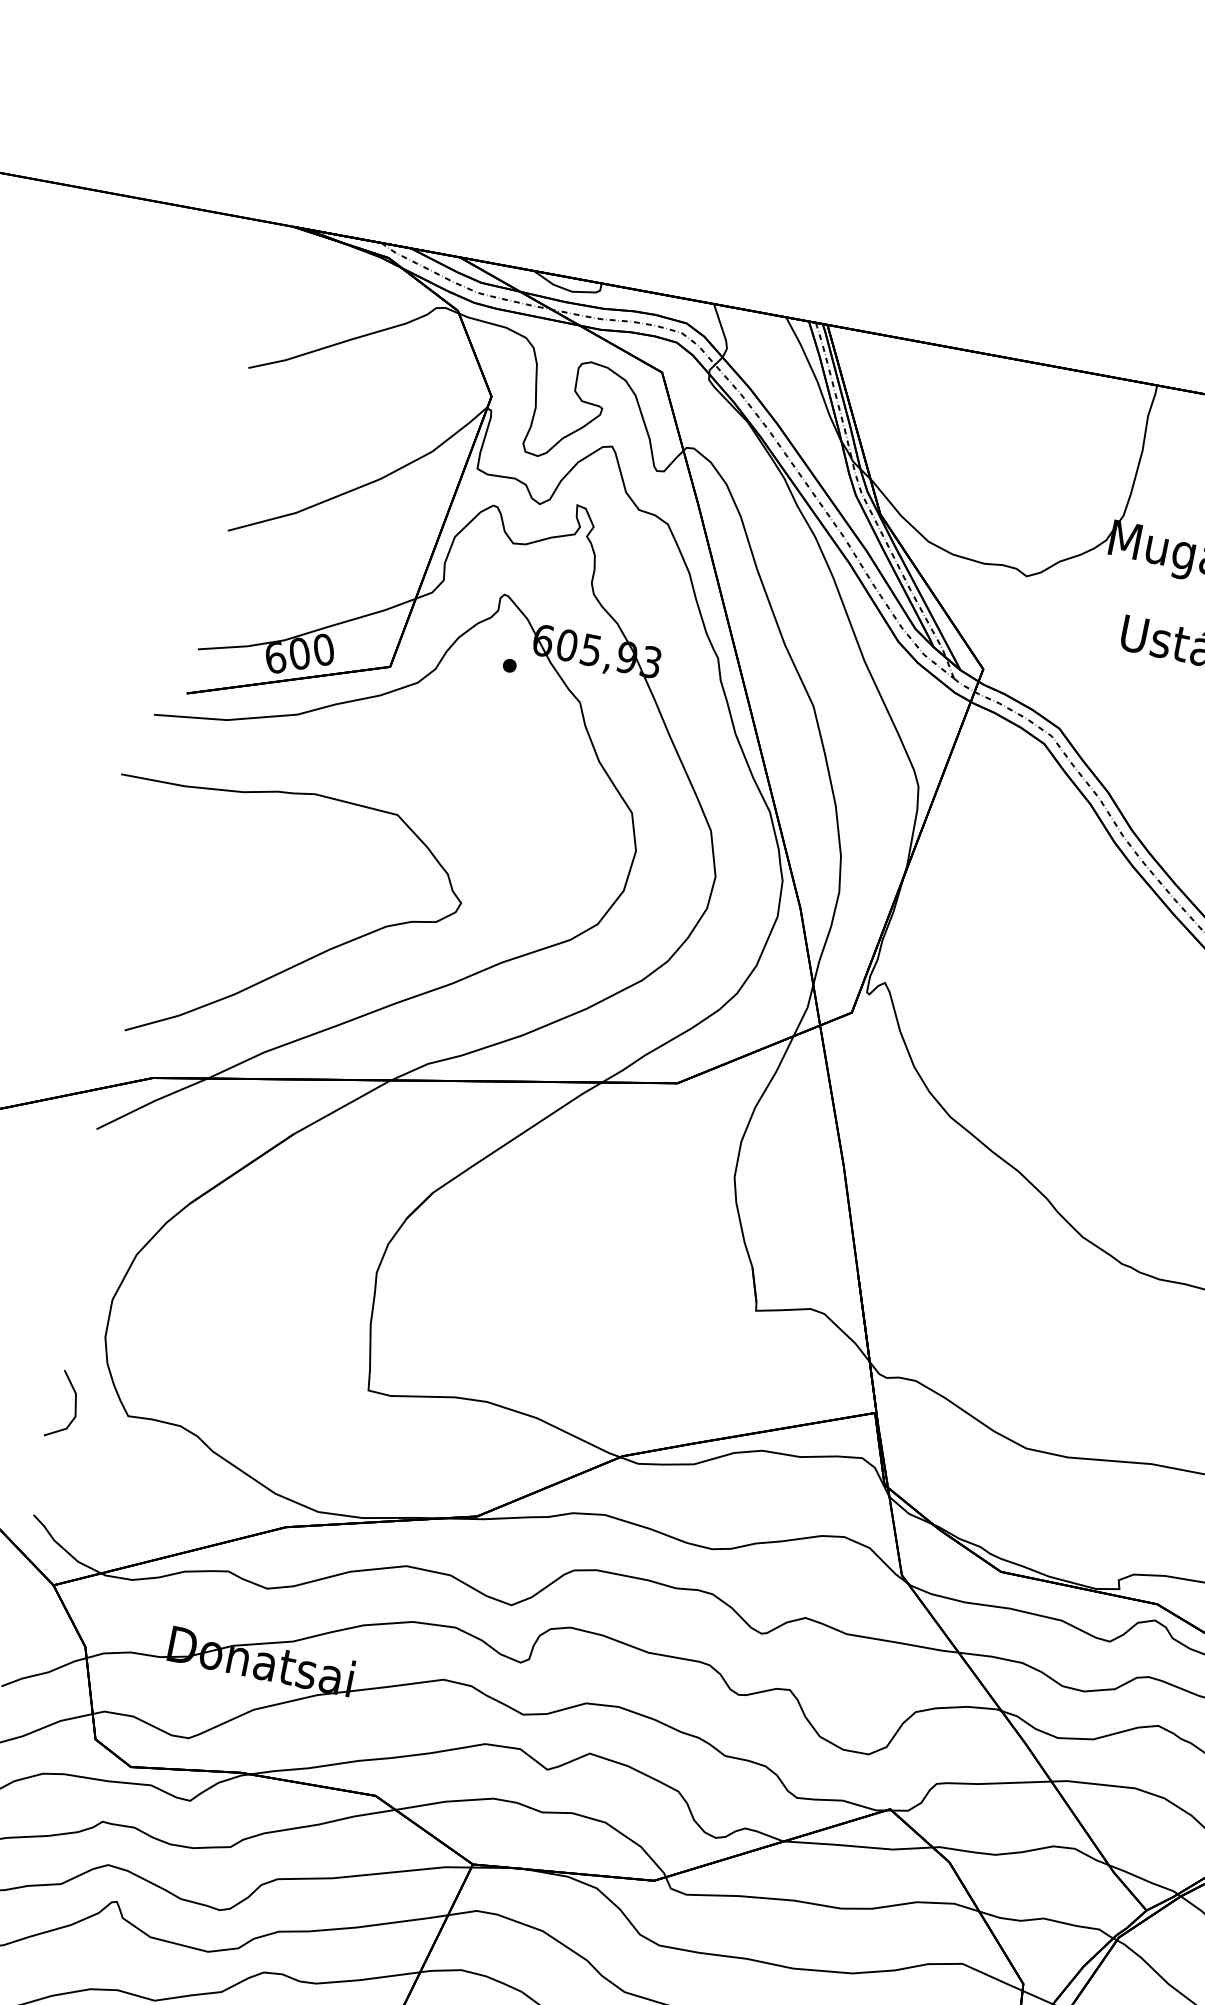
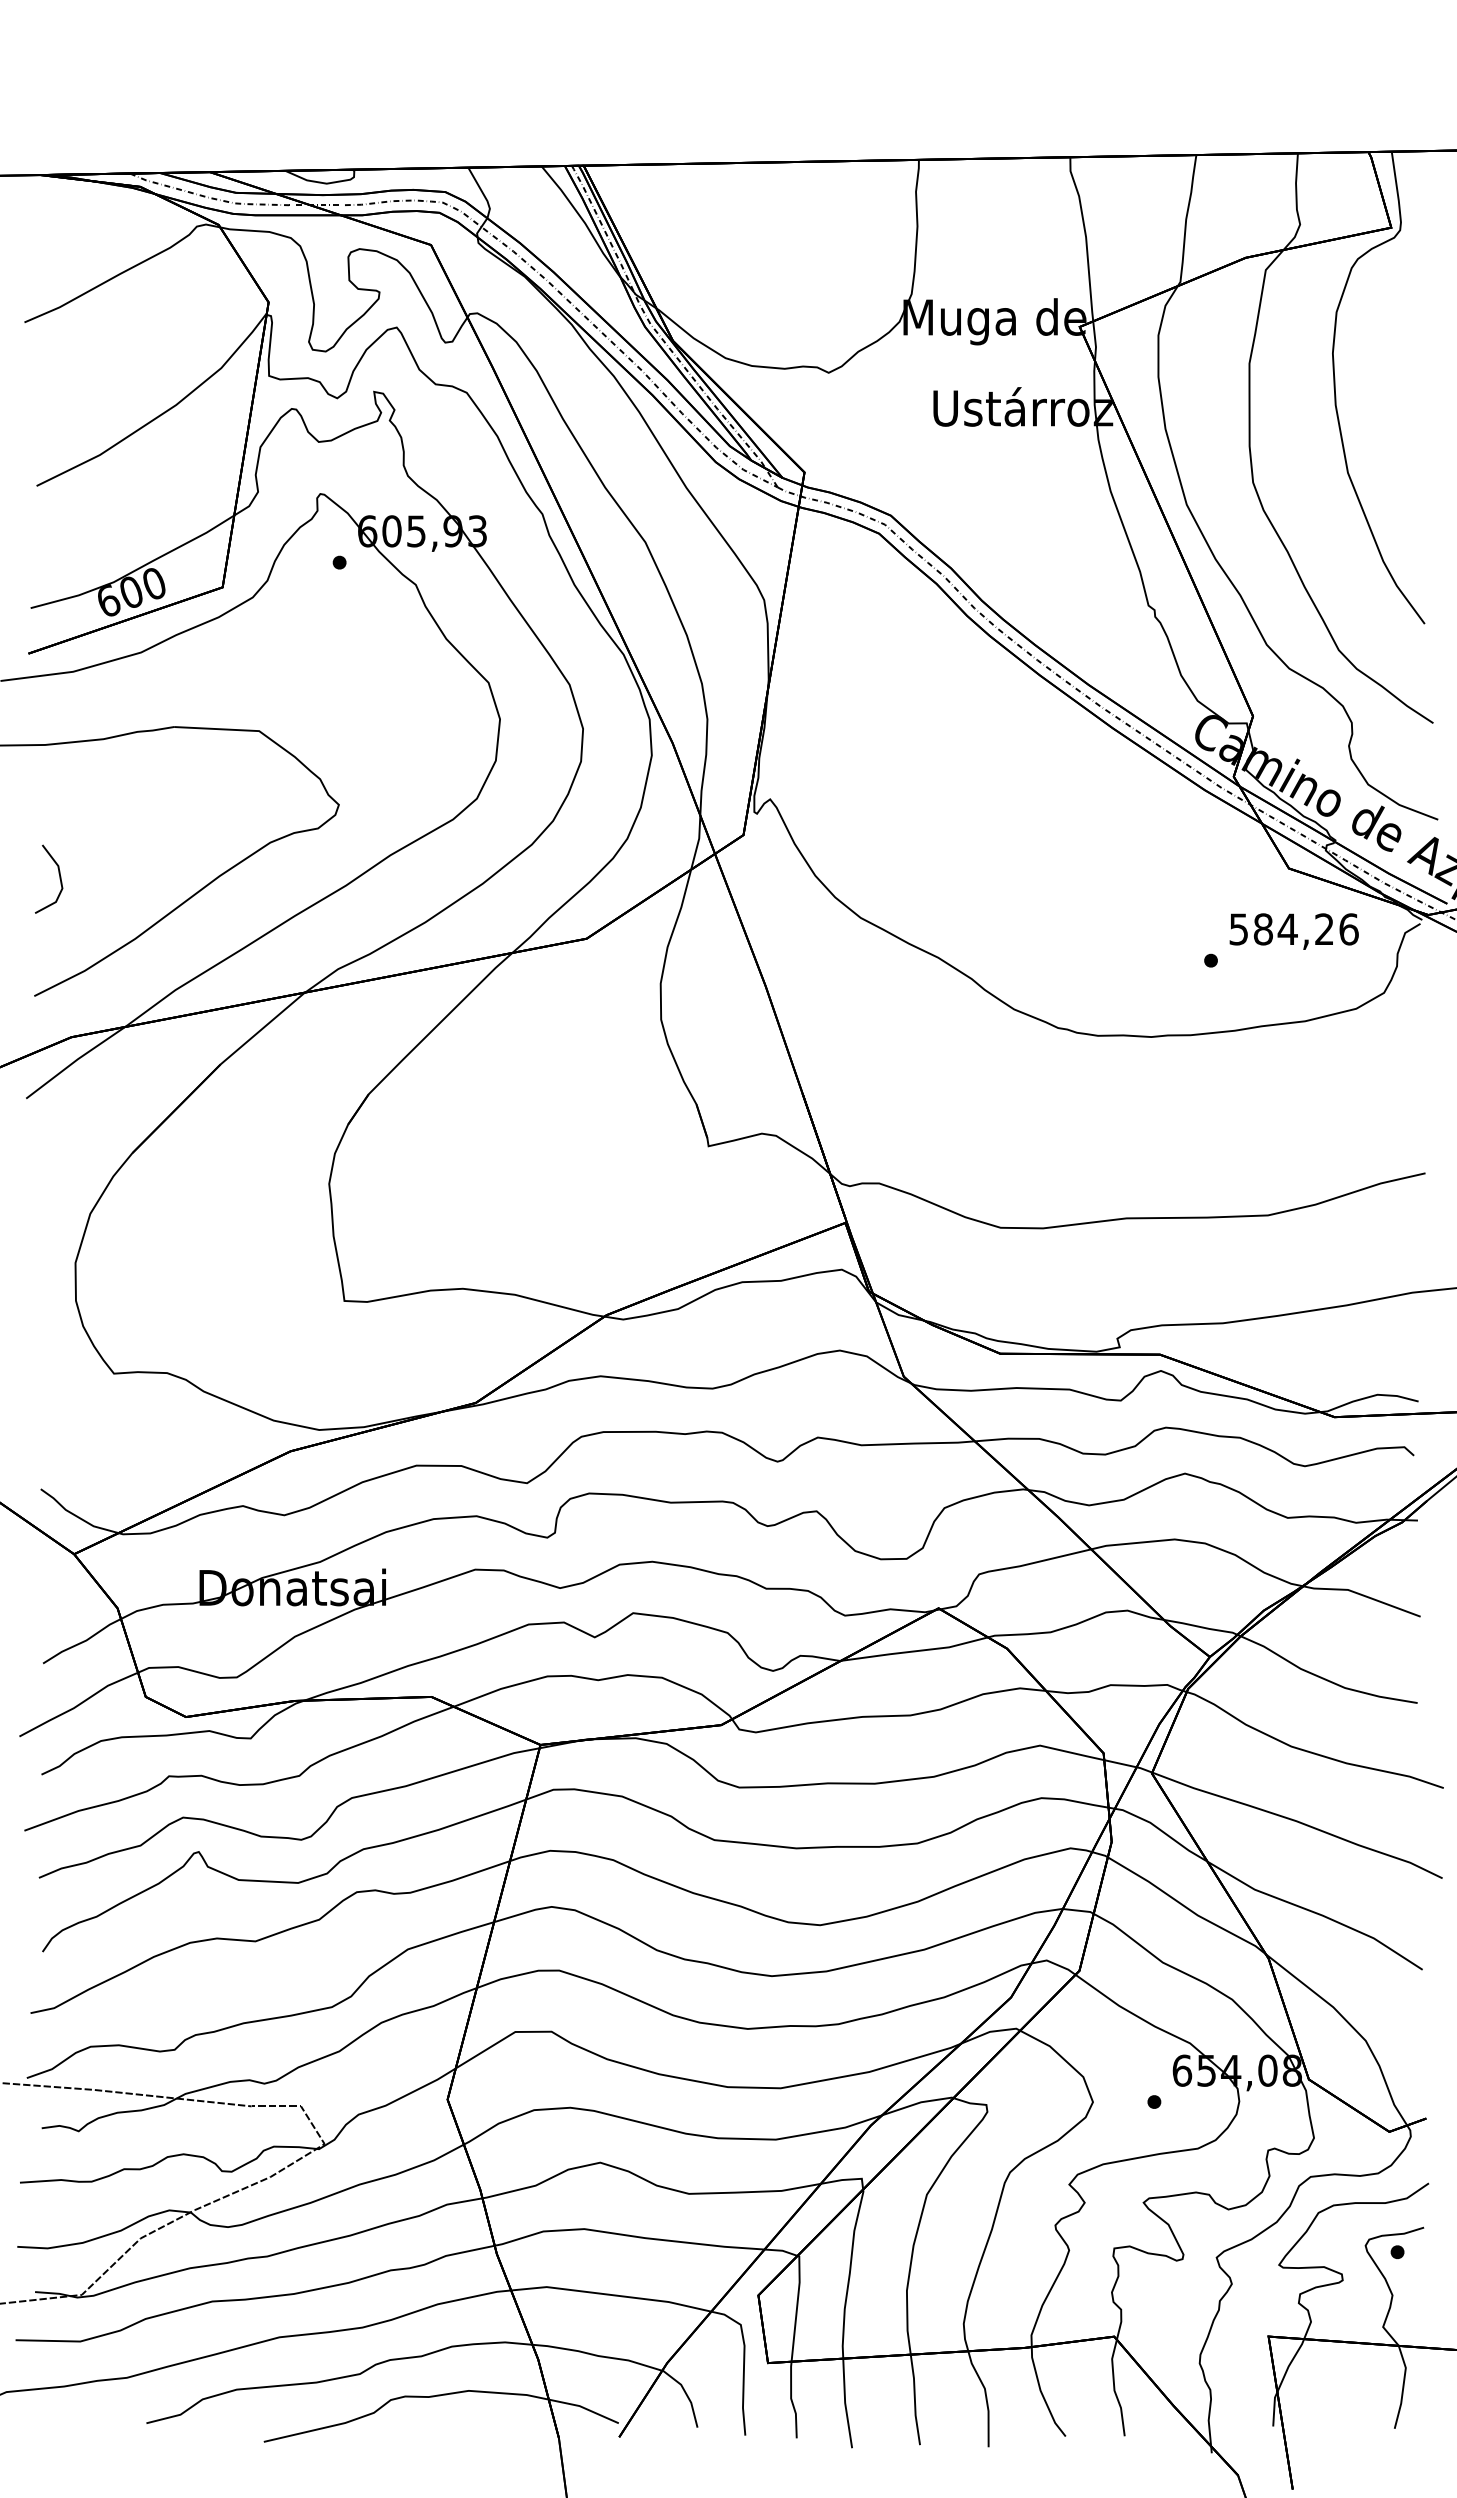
line: (74, 1406) -> (59, 878), moved

